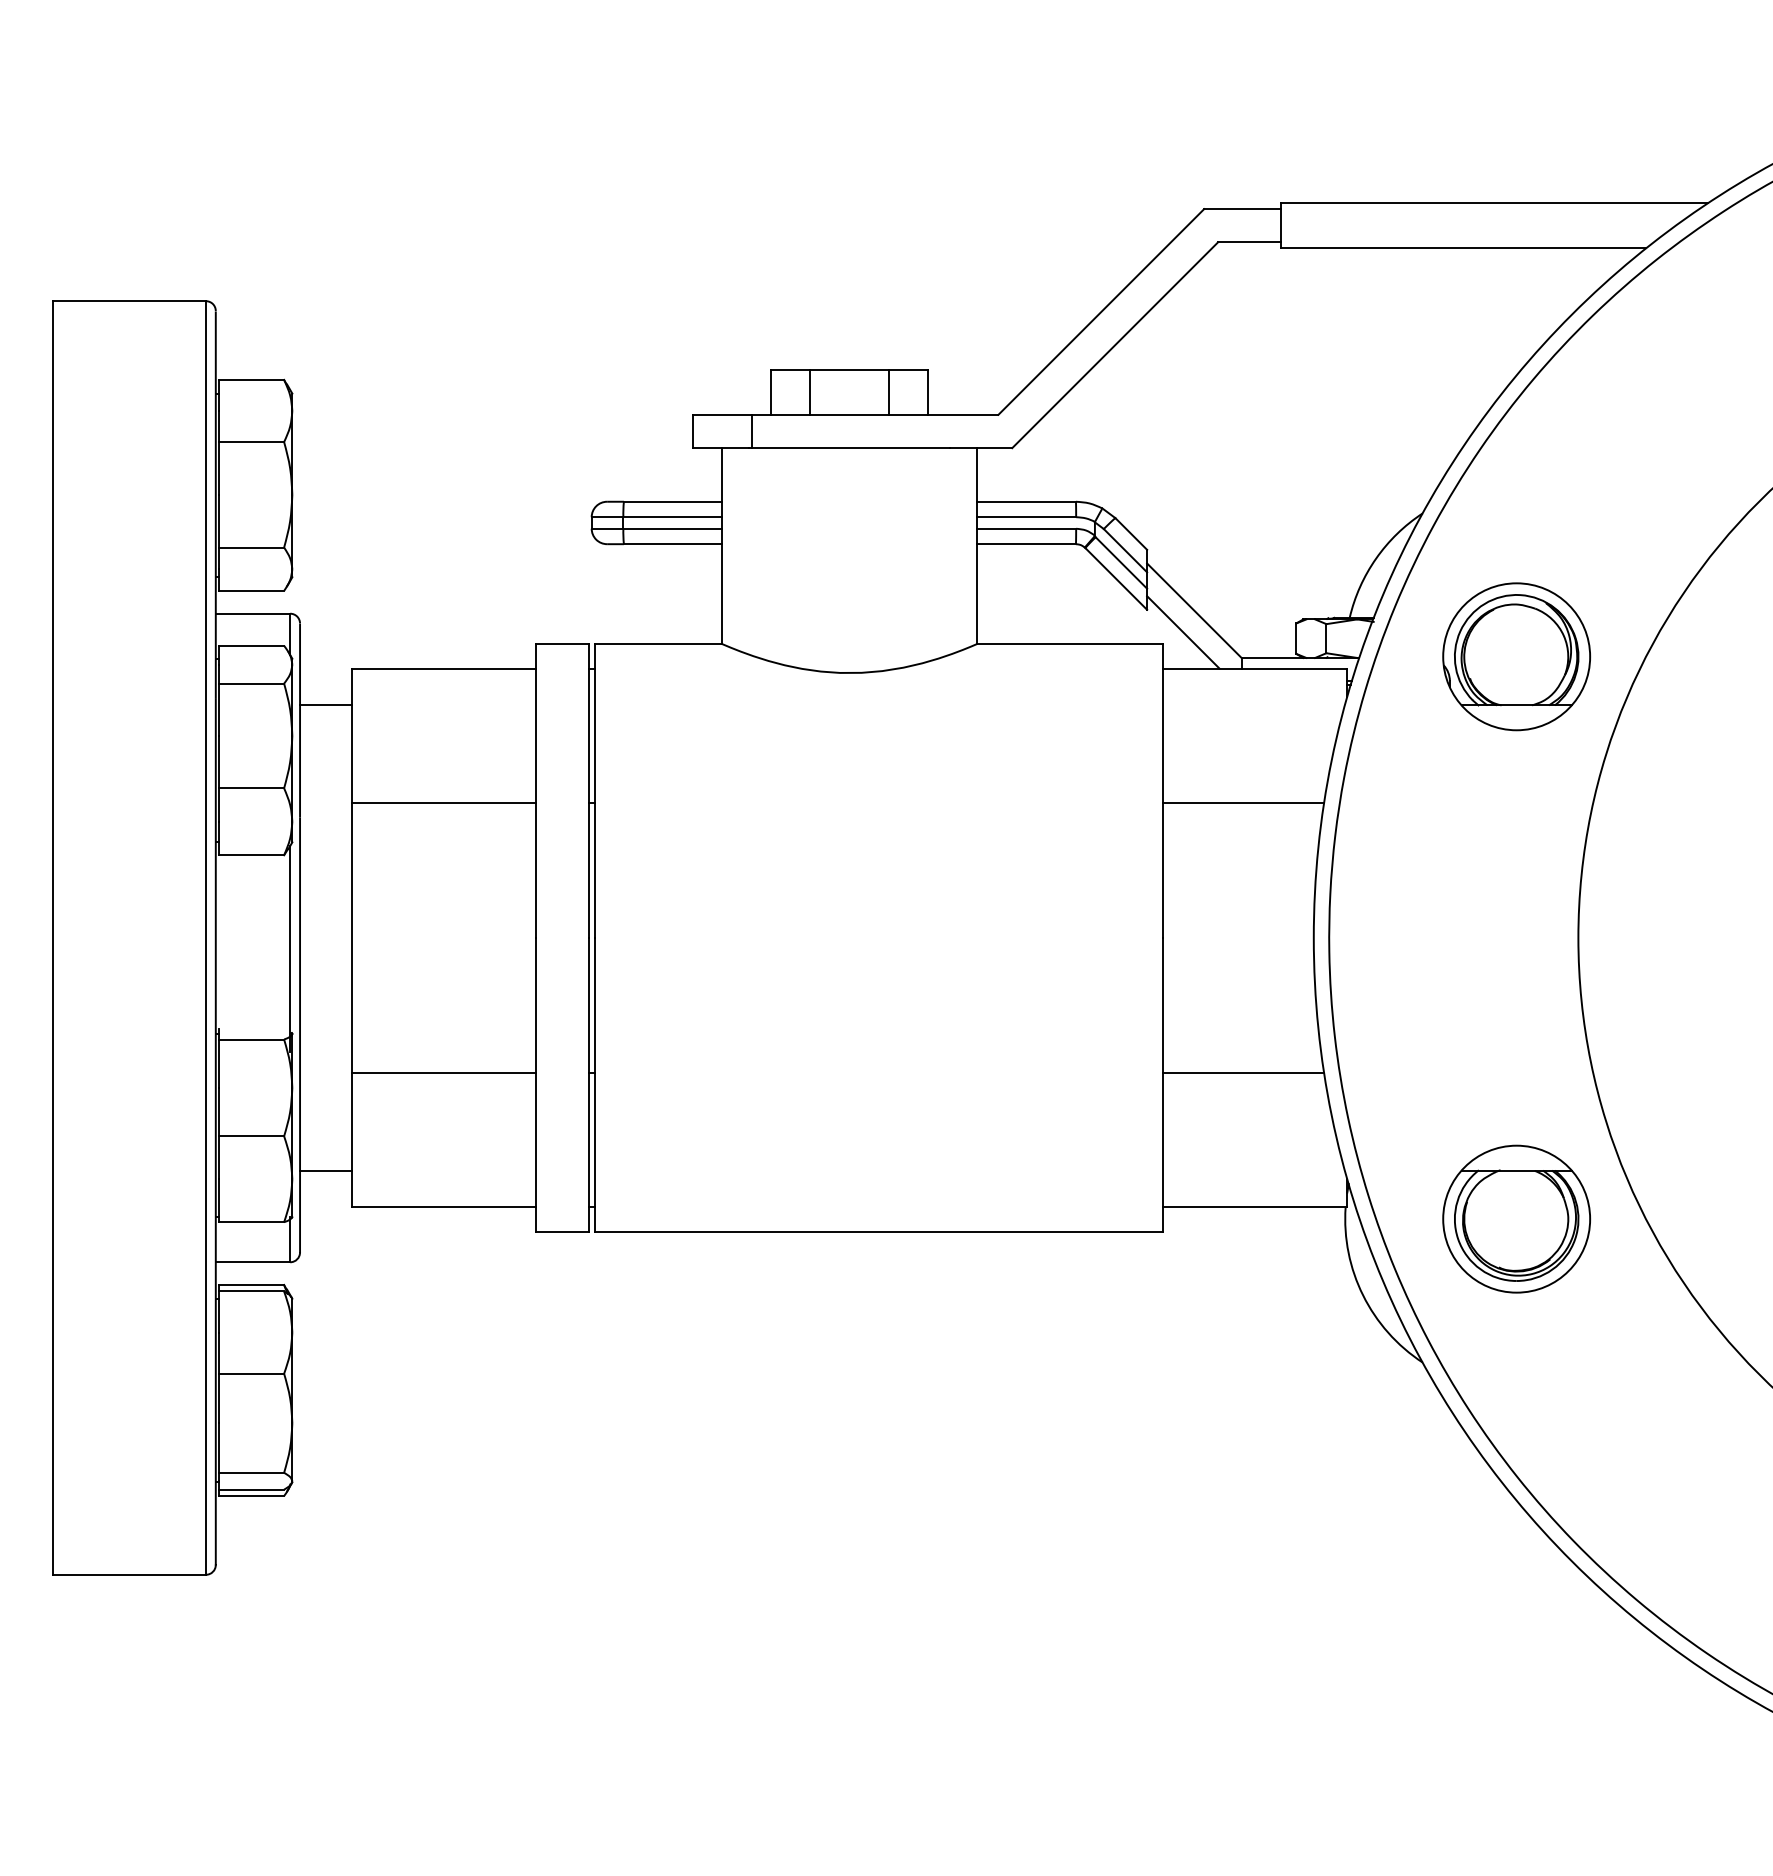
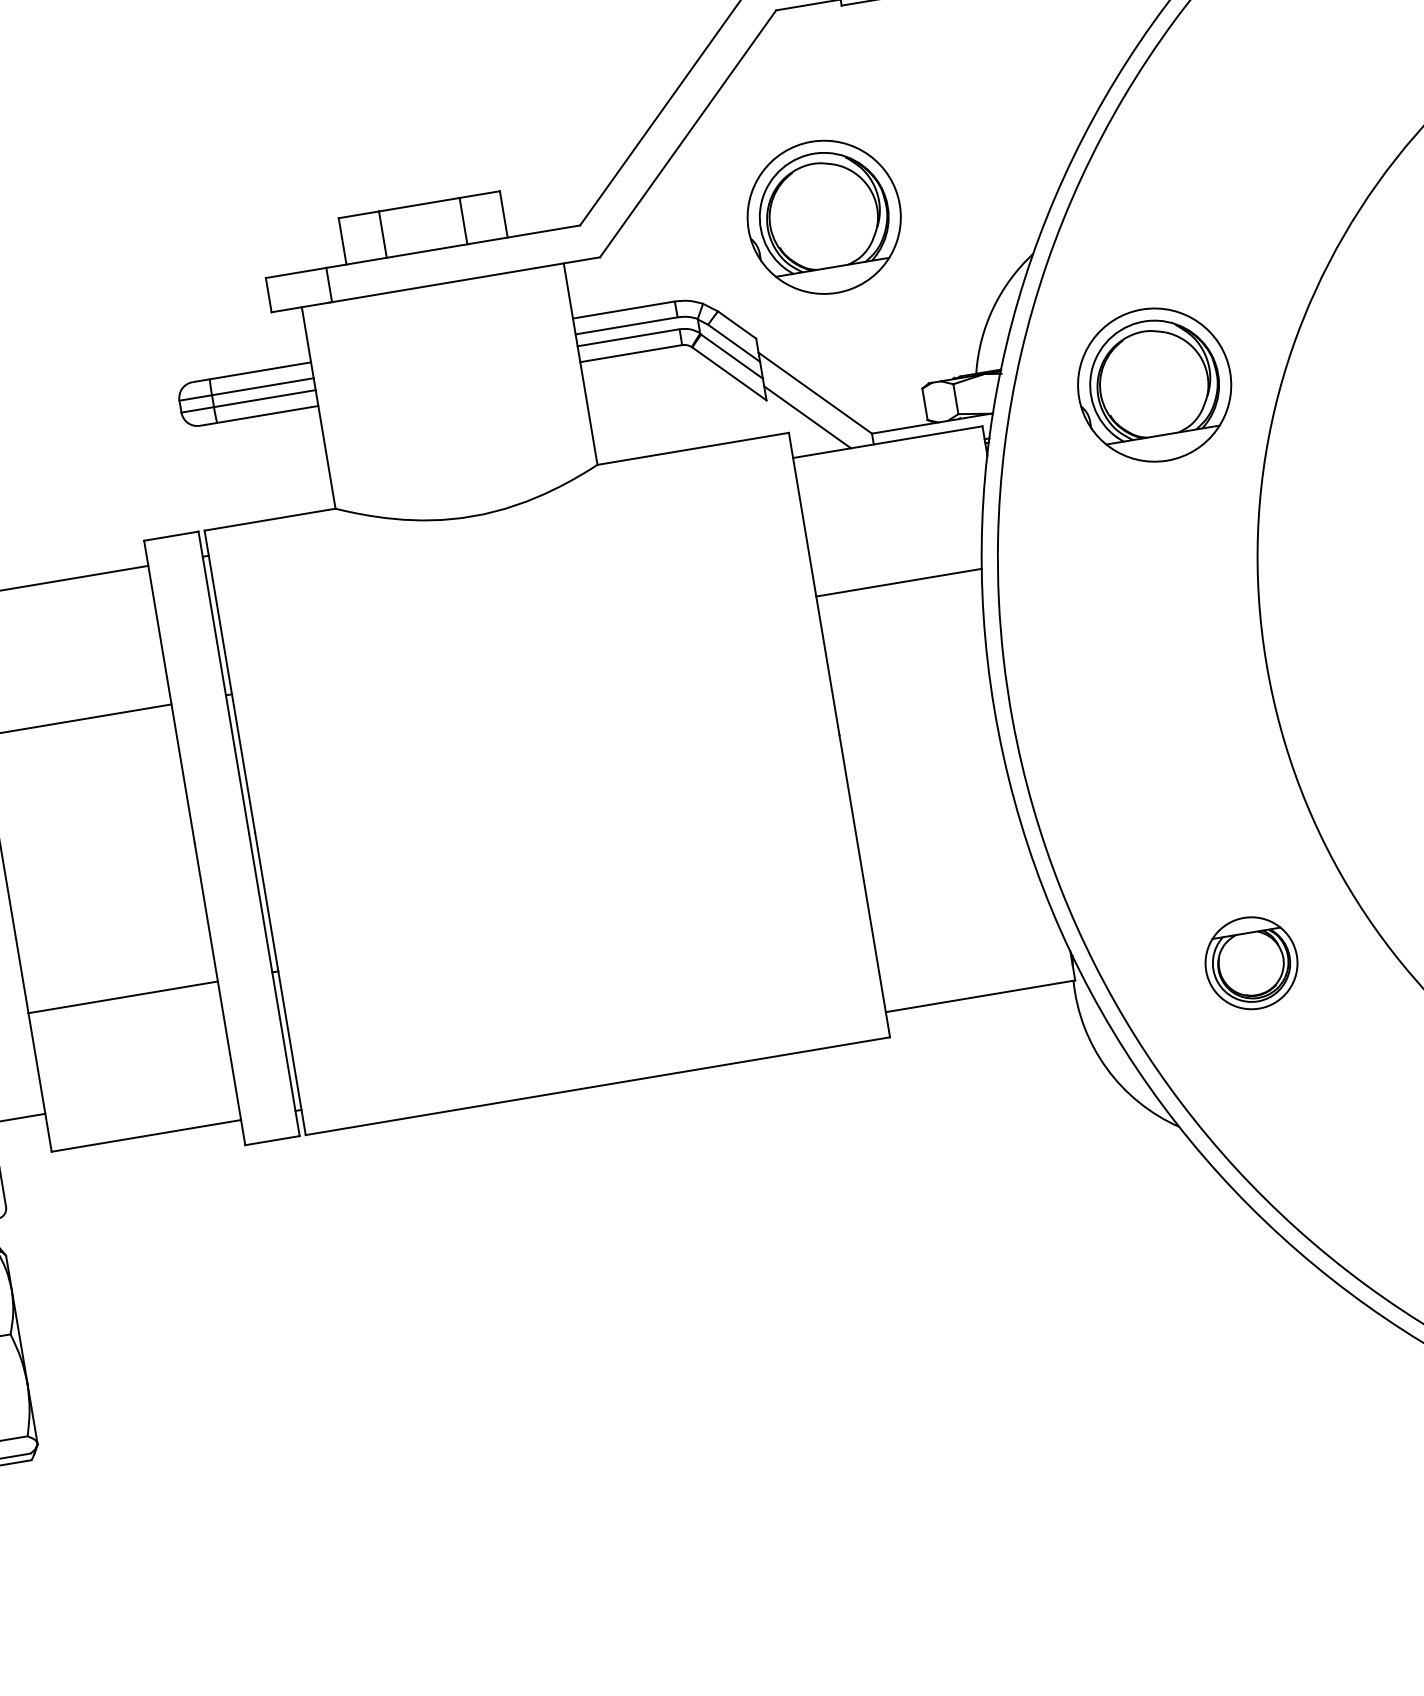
part: (1230, 445) -> (824, 217), added
line: (1243, 1072) -> (945, 859), removed
part: (1516, 1218) -> (1251, 962), size x0.6

